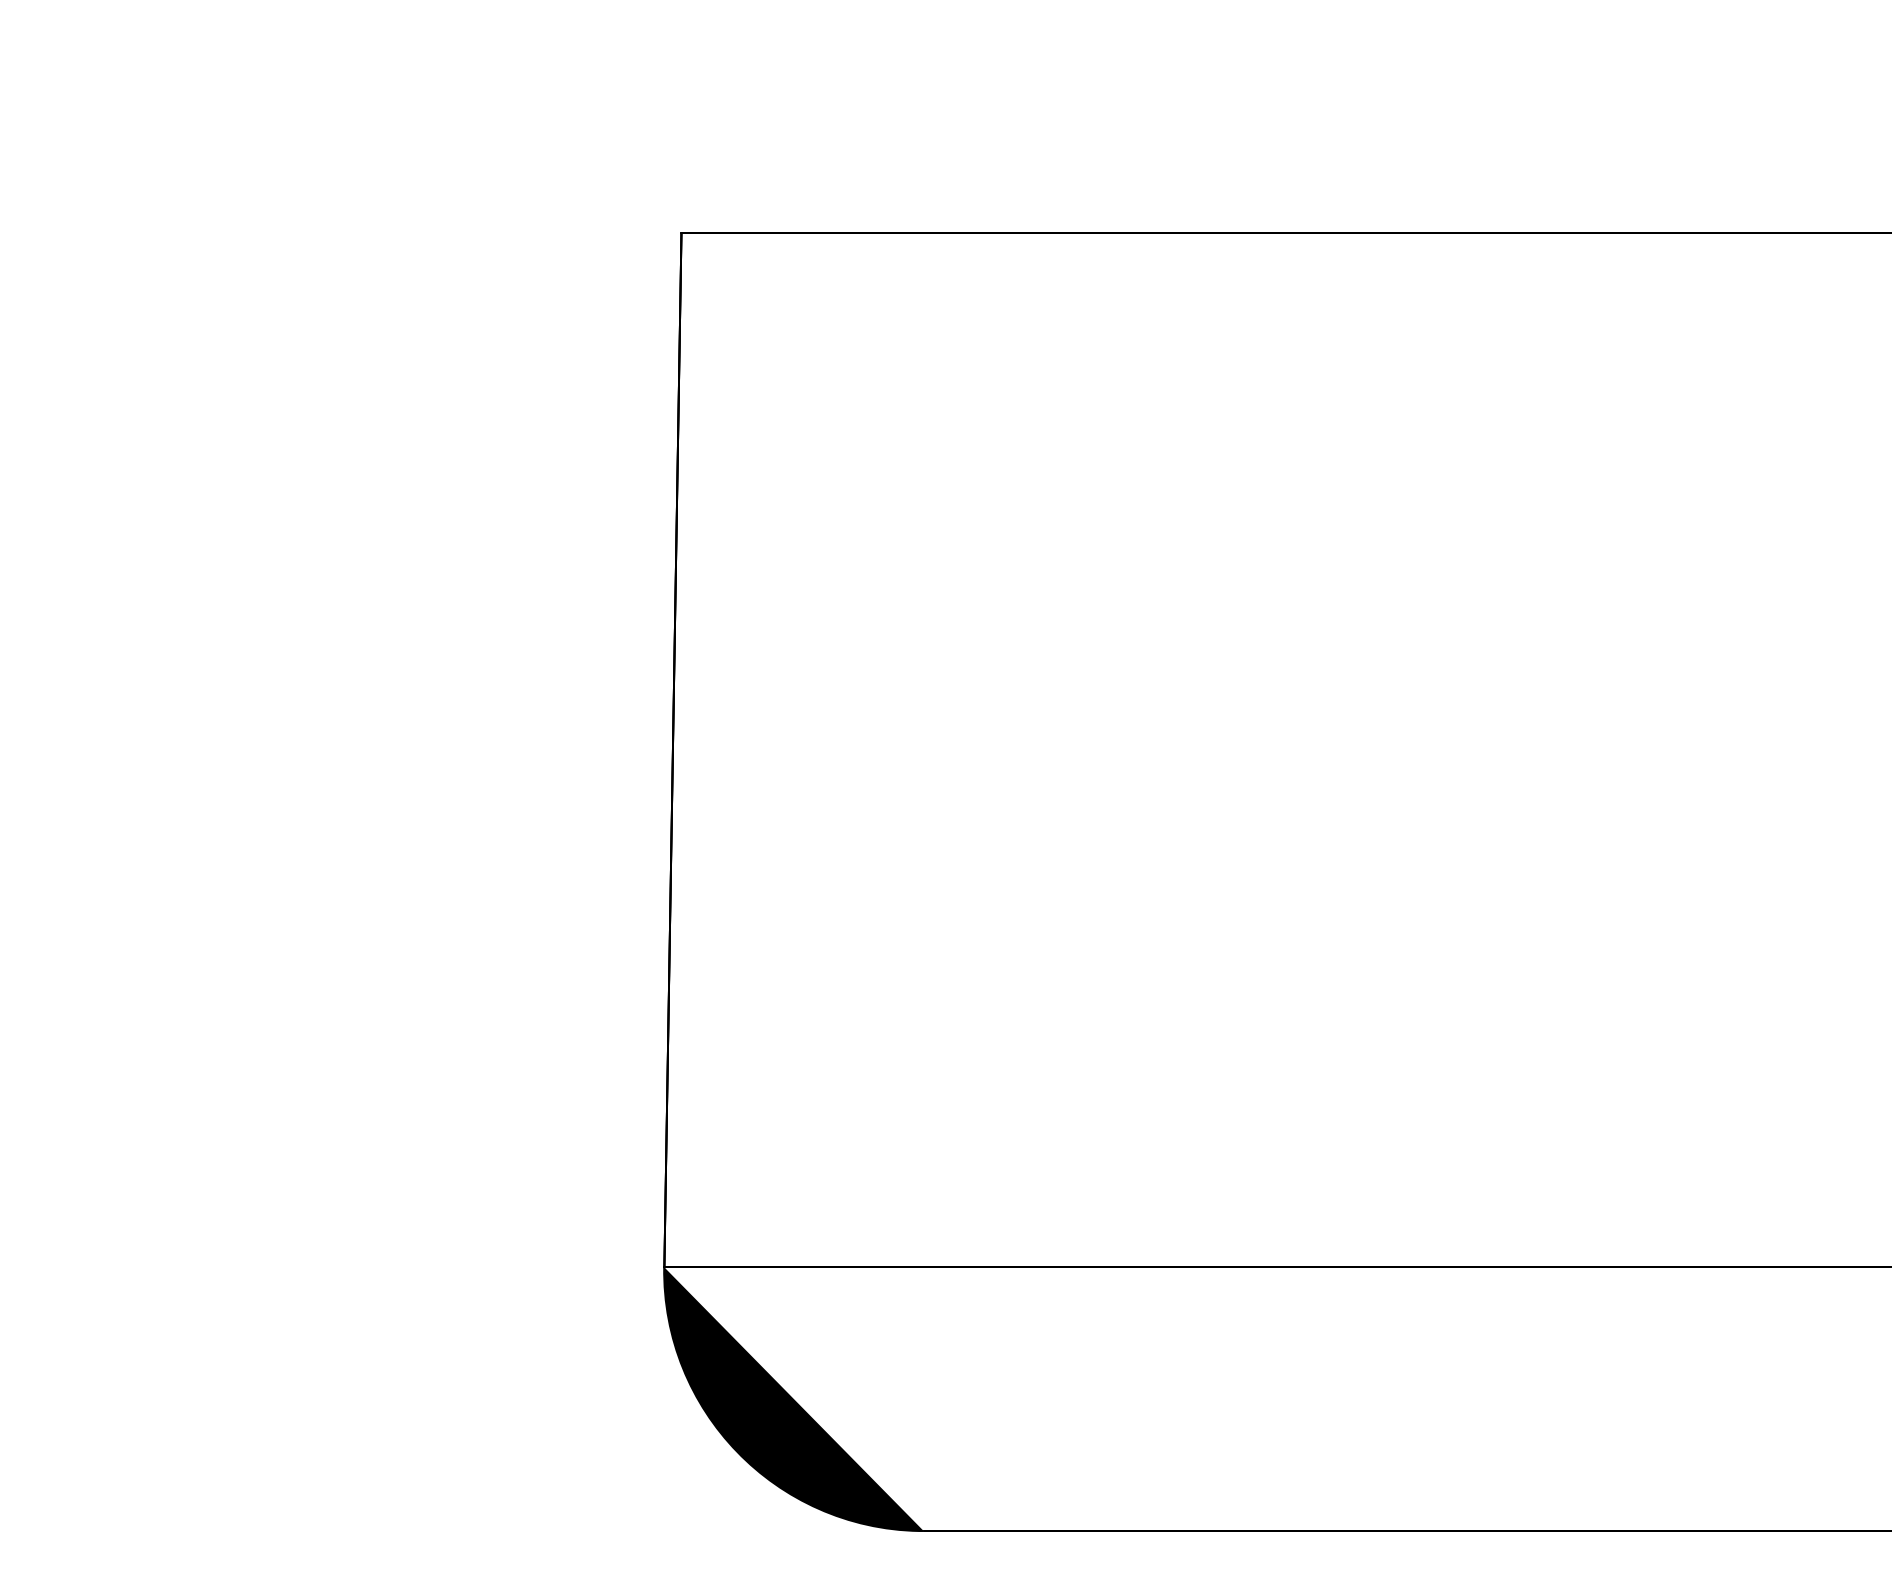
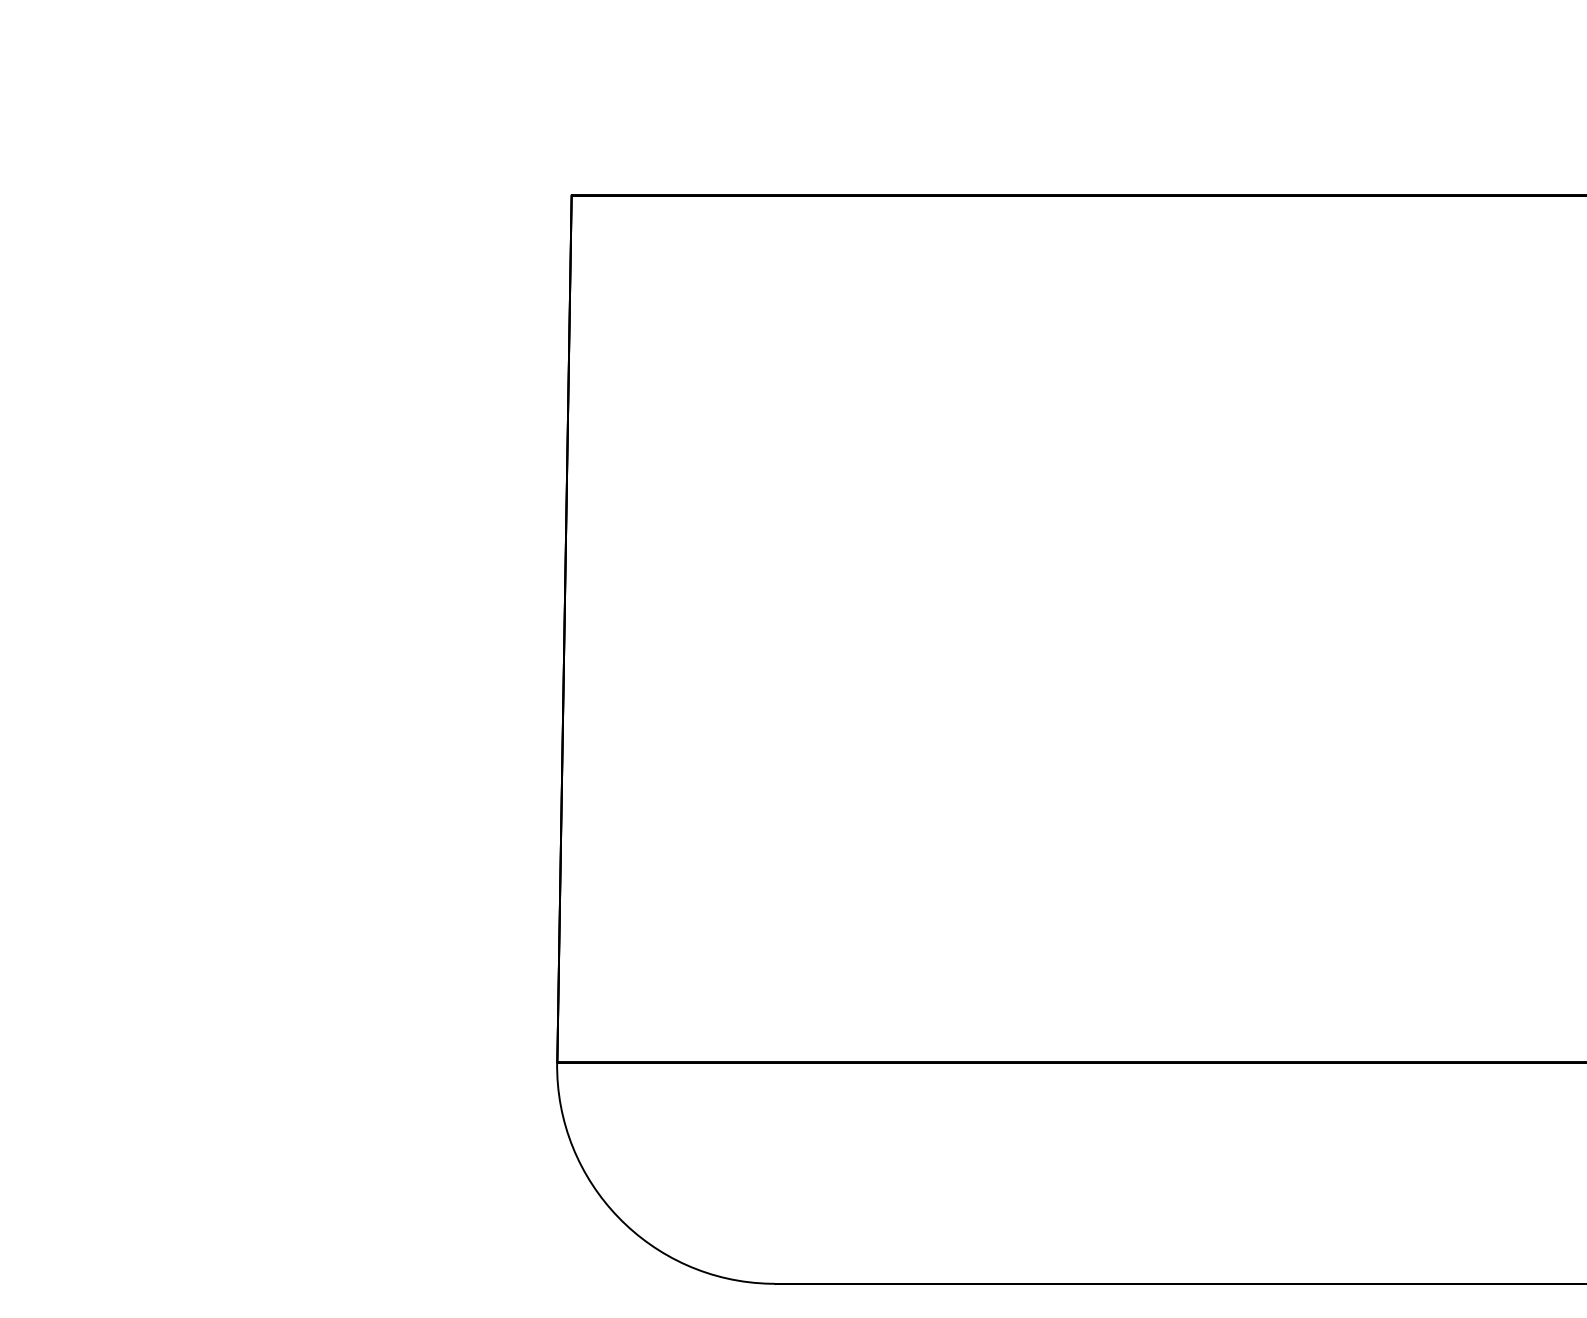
fill: (793, 1399) -> (665, 1173), removed

